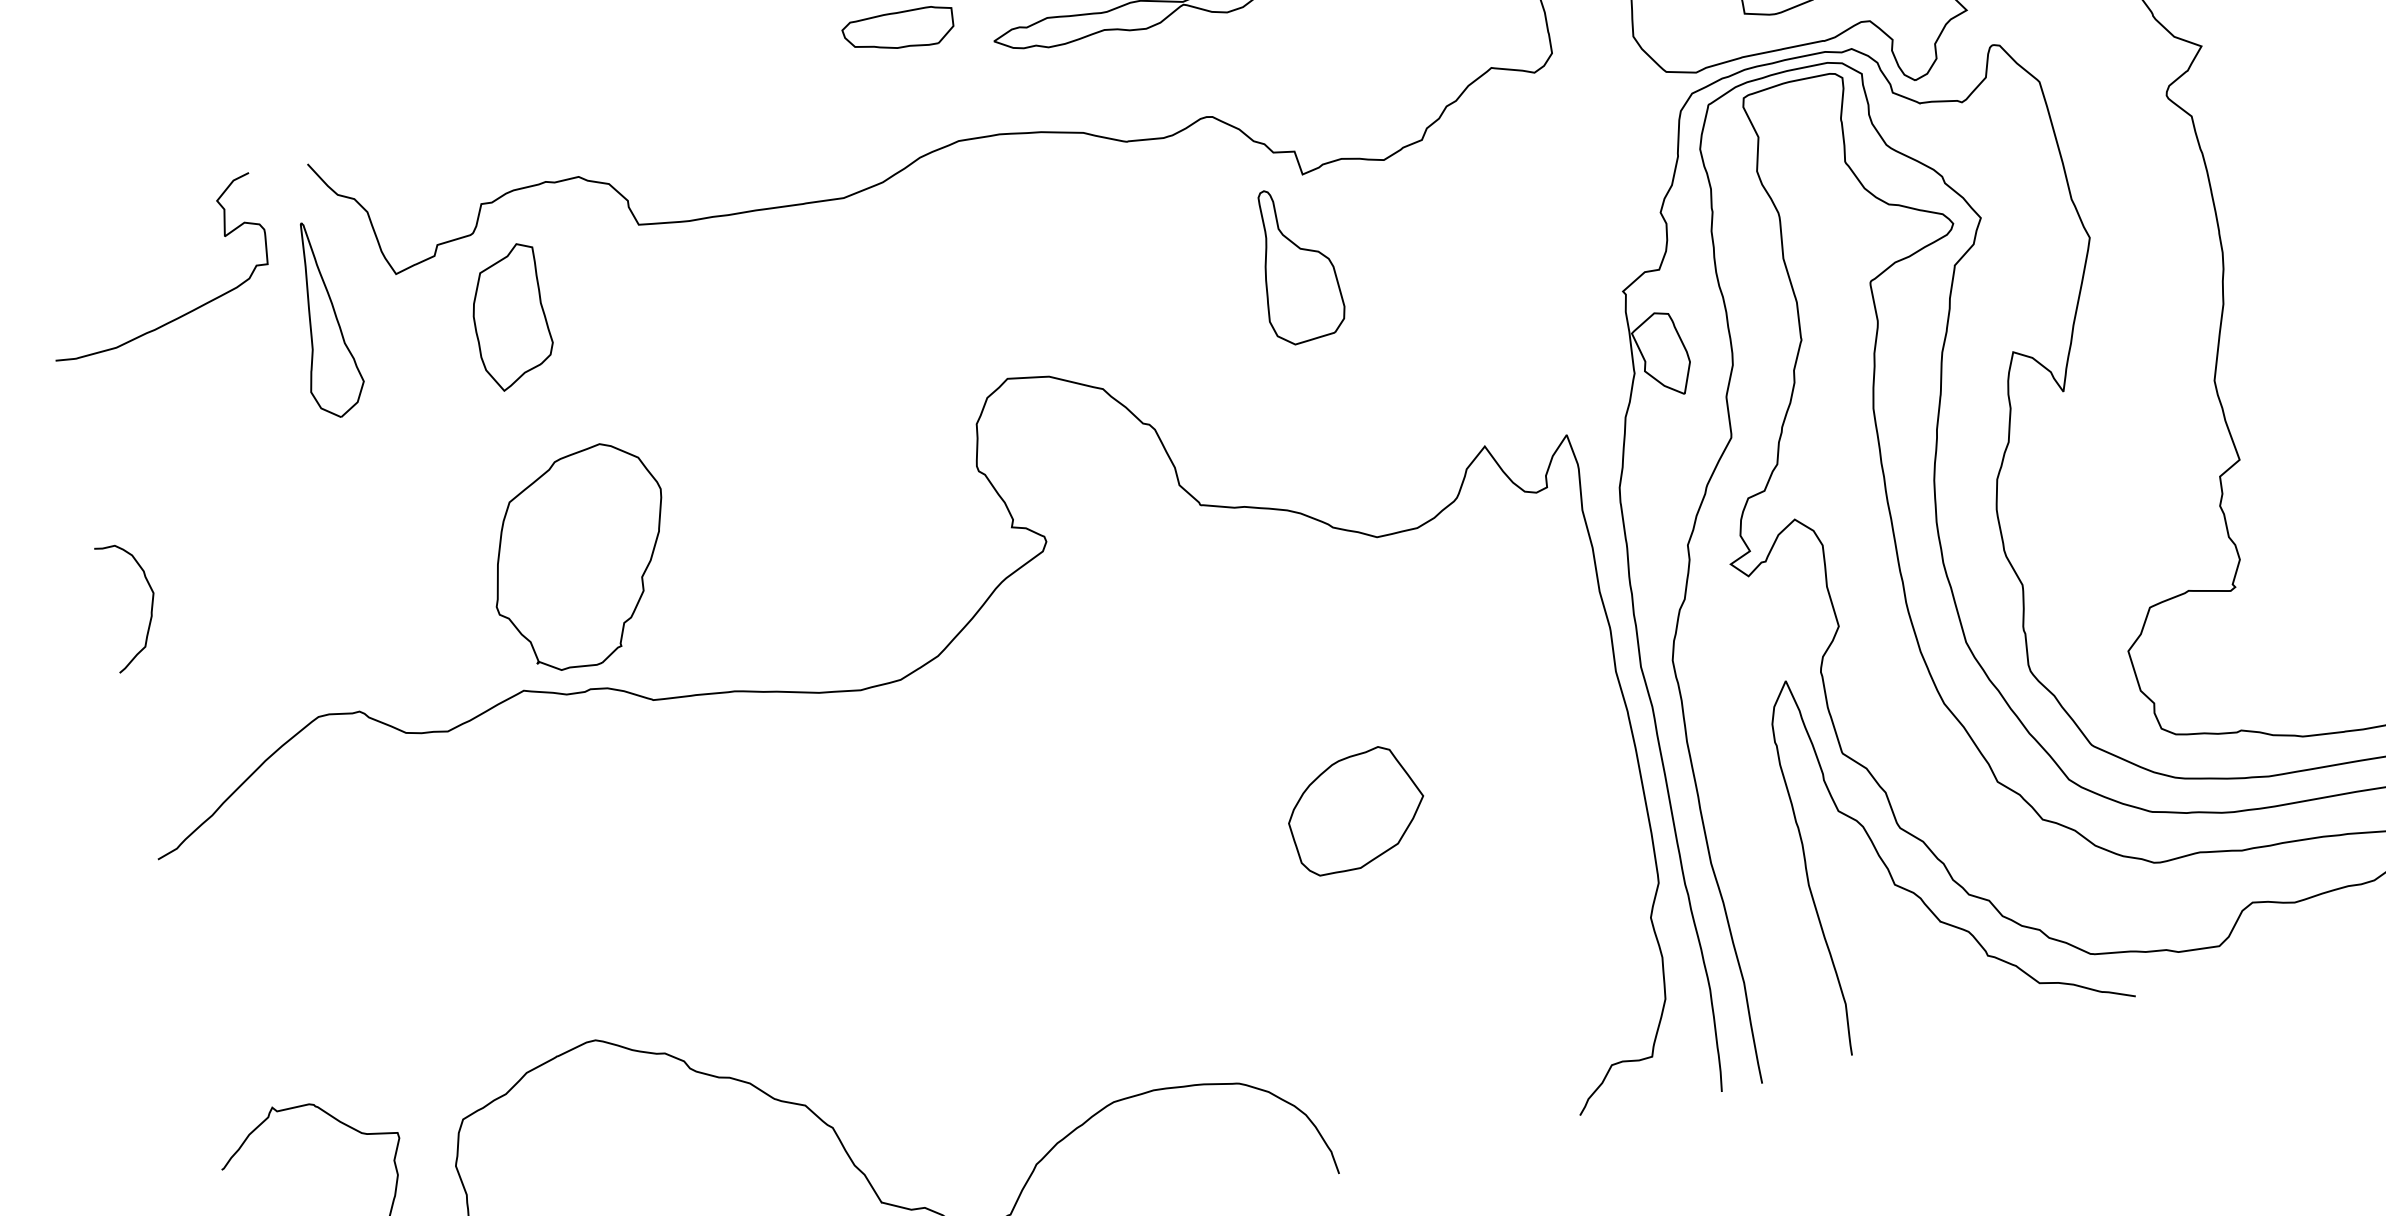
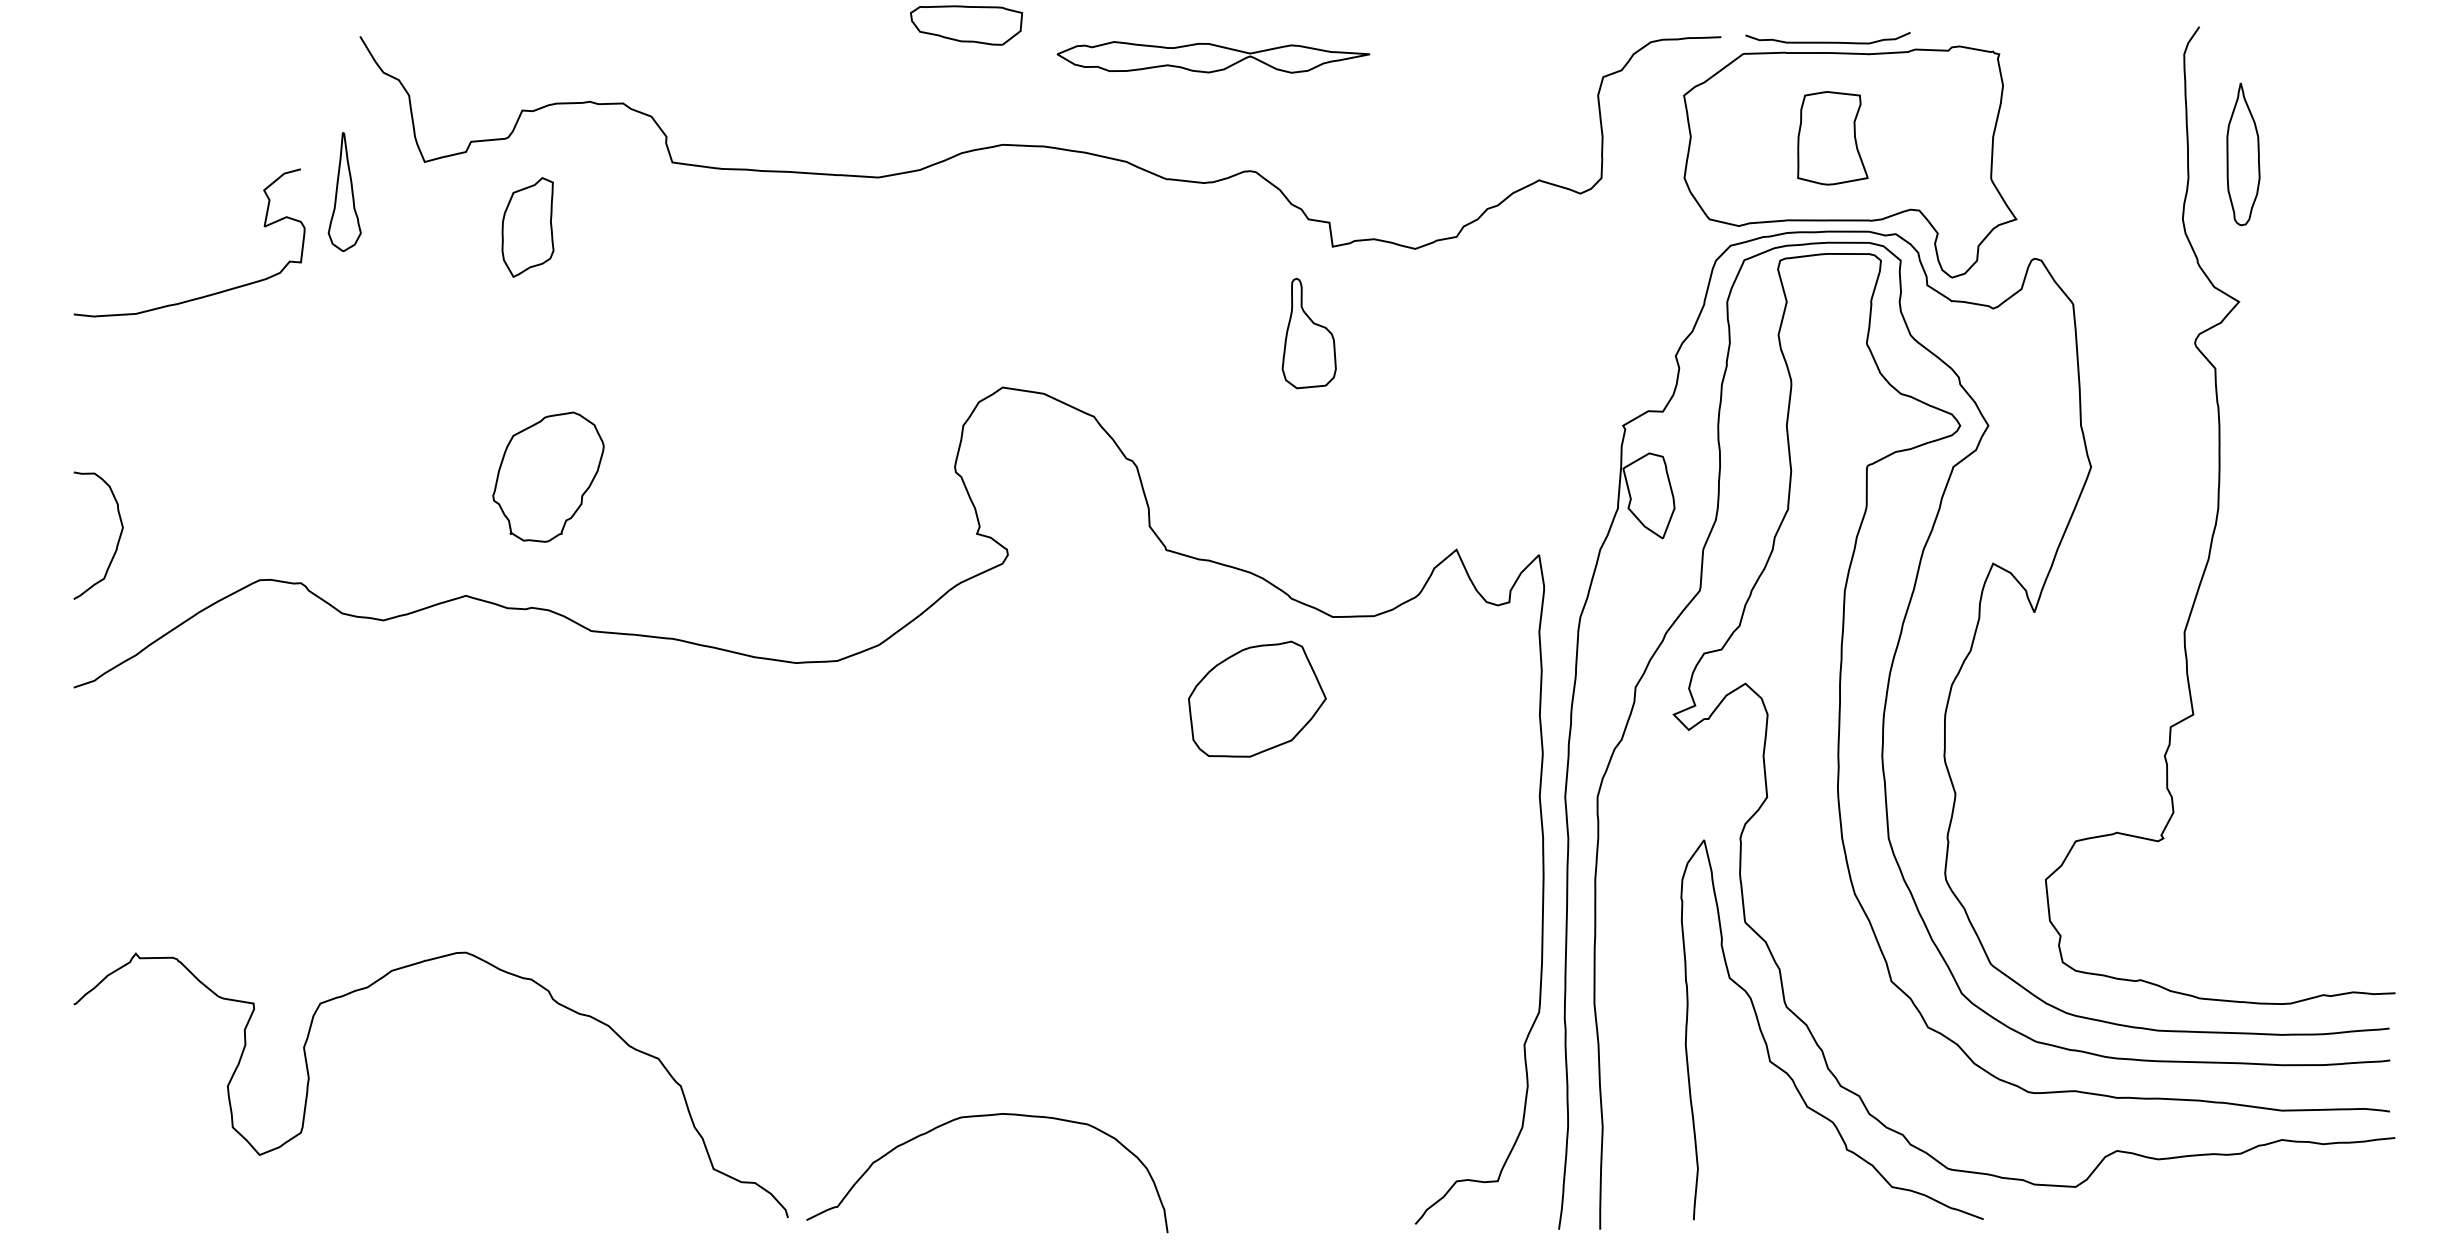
part: (1297, 264) -> (1309, 333), size x0.7
curve: (179, 315) -> (204, 295), moved
part: (509, 317) -> (527, 227), size x0.7
part: (323, 319) -> (344, 191), size x0.6
part: (580, 557) -> (548, 476), size x0.6
curve: (150, 607) -> (117, 541), moved
part: (1356, 809) -> (1257, 698), moved

